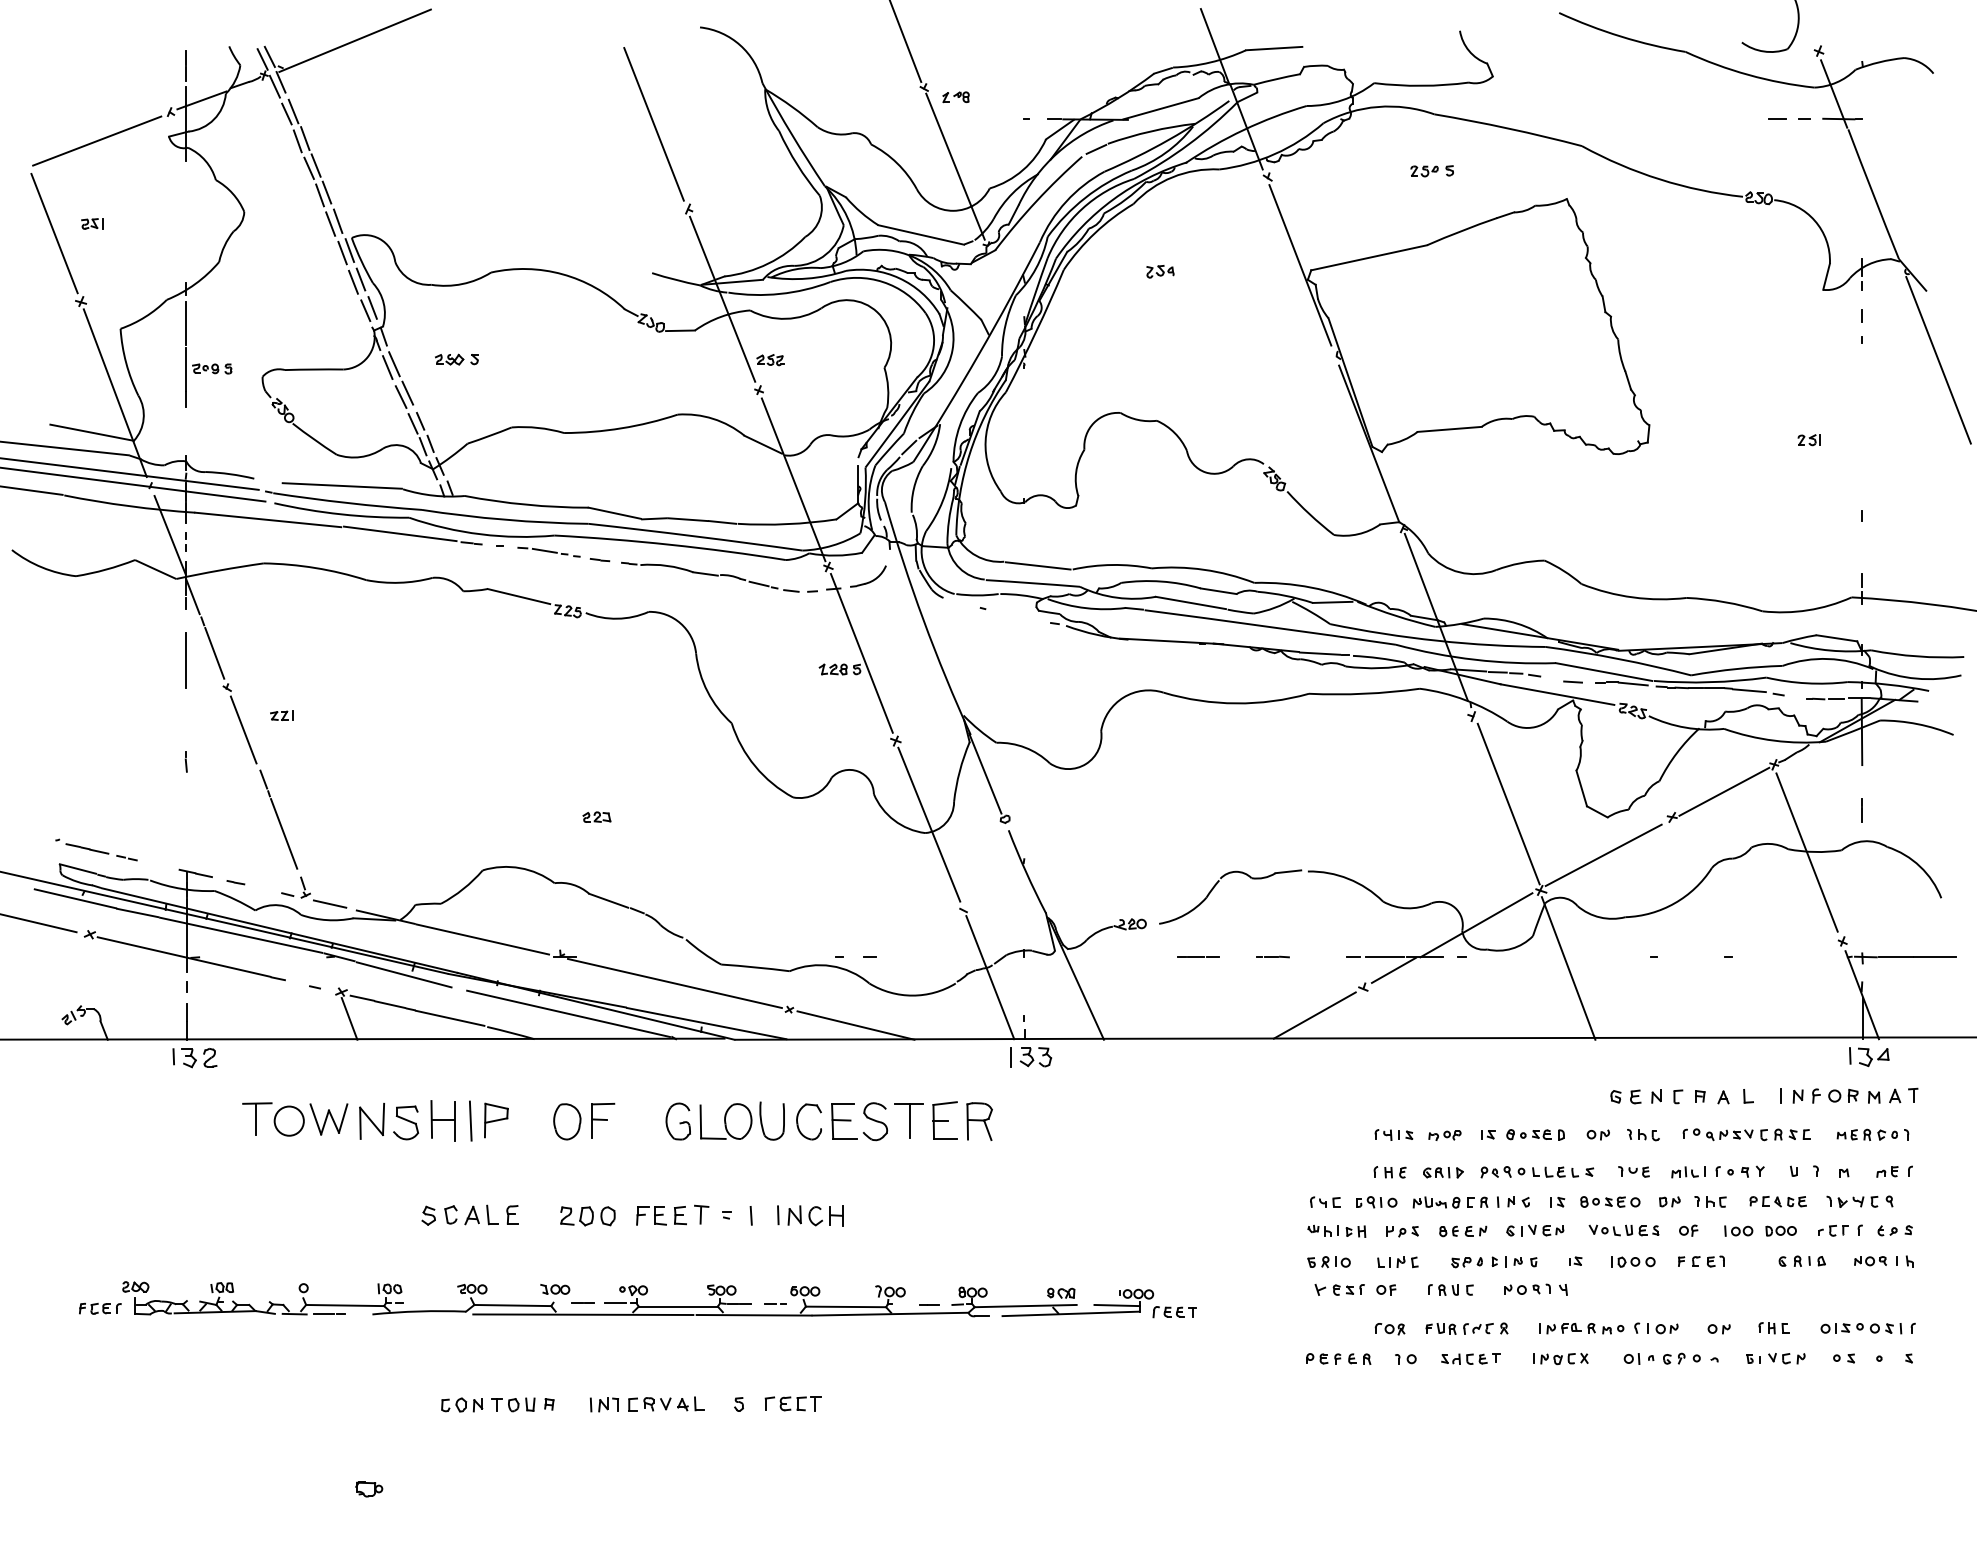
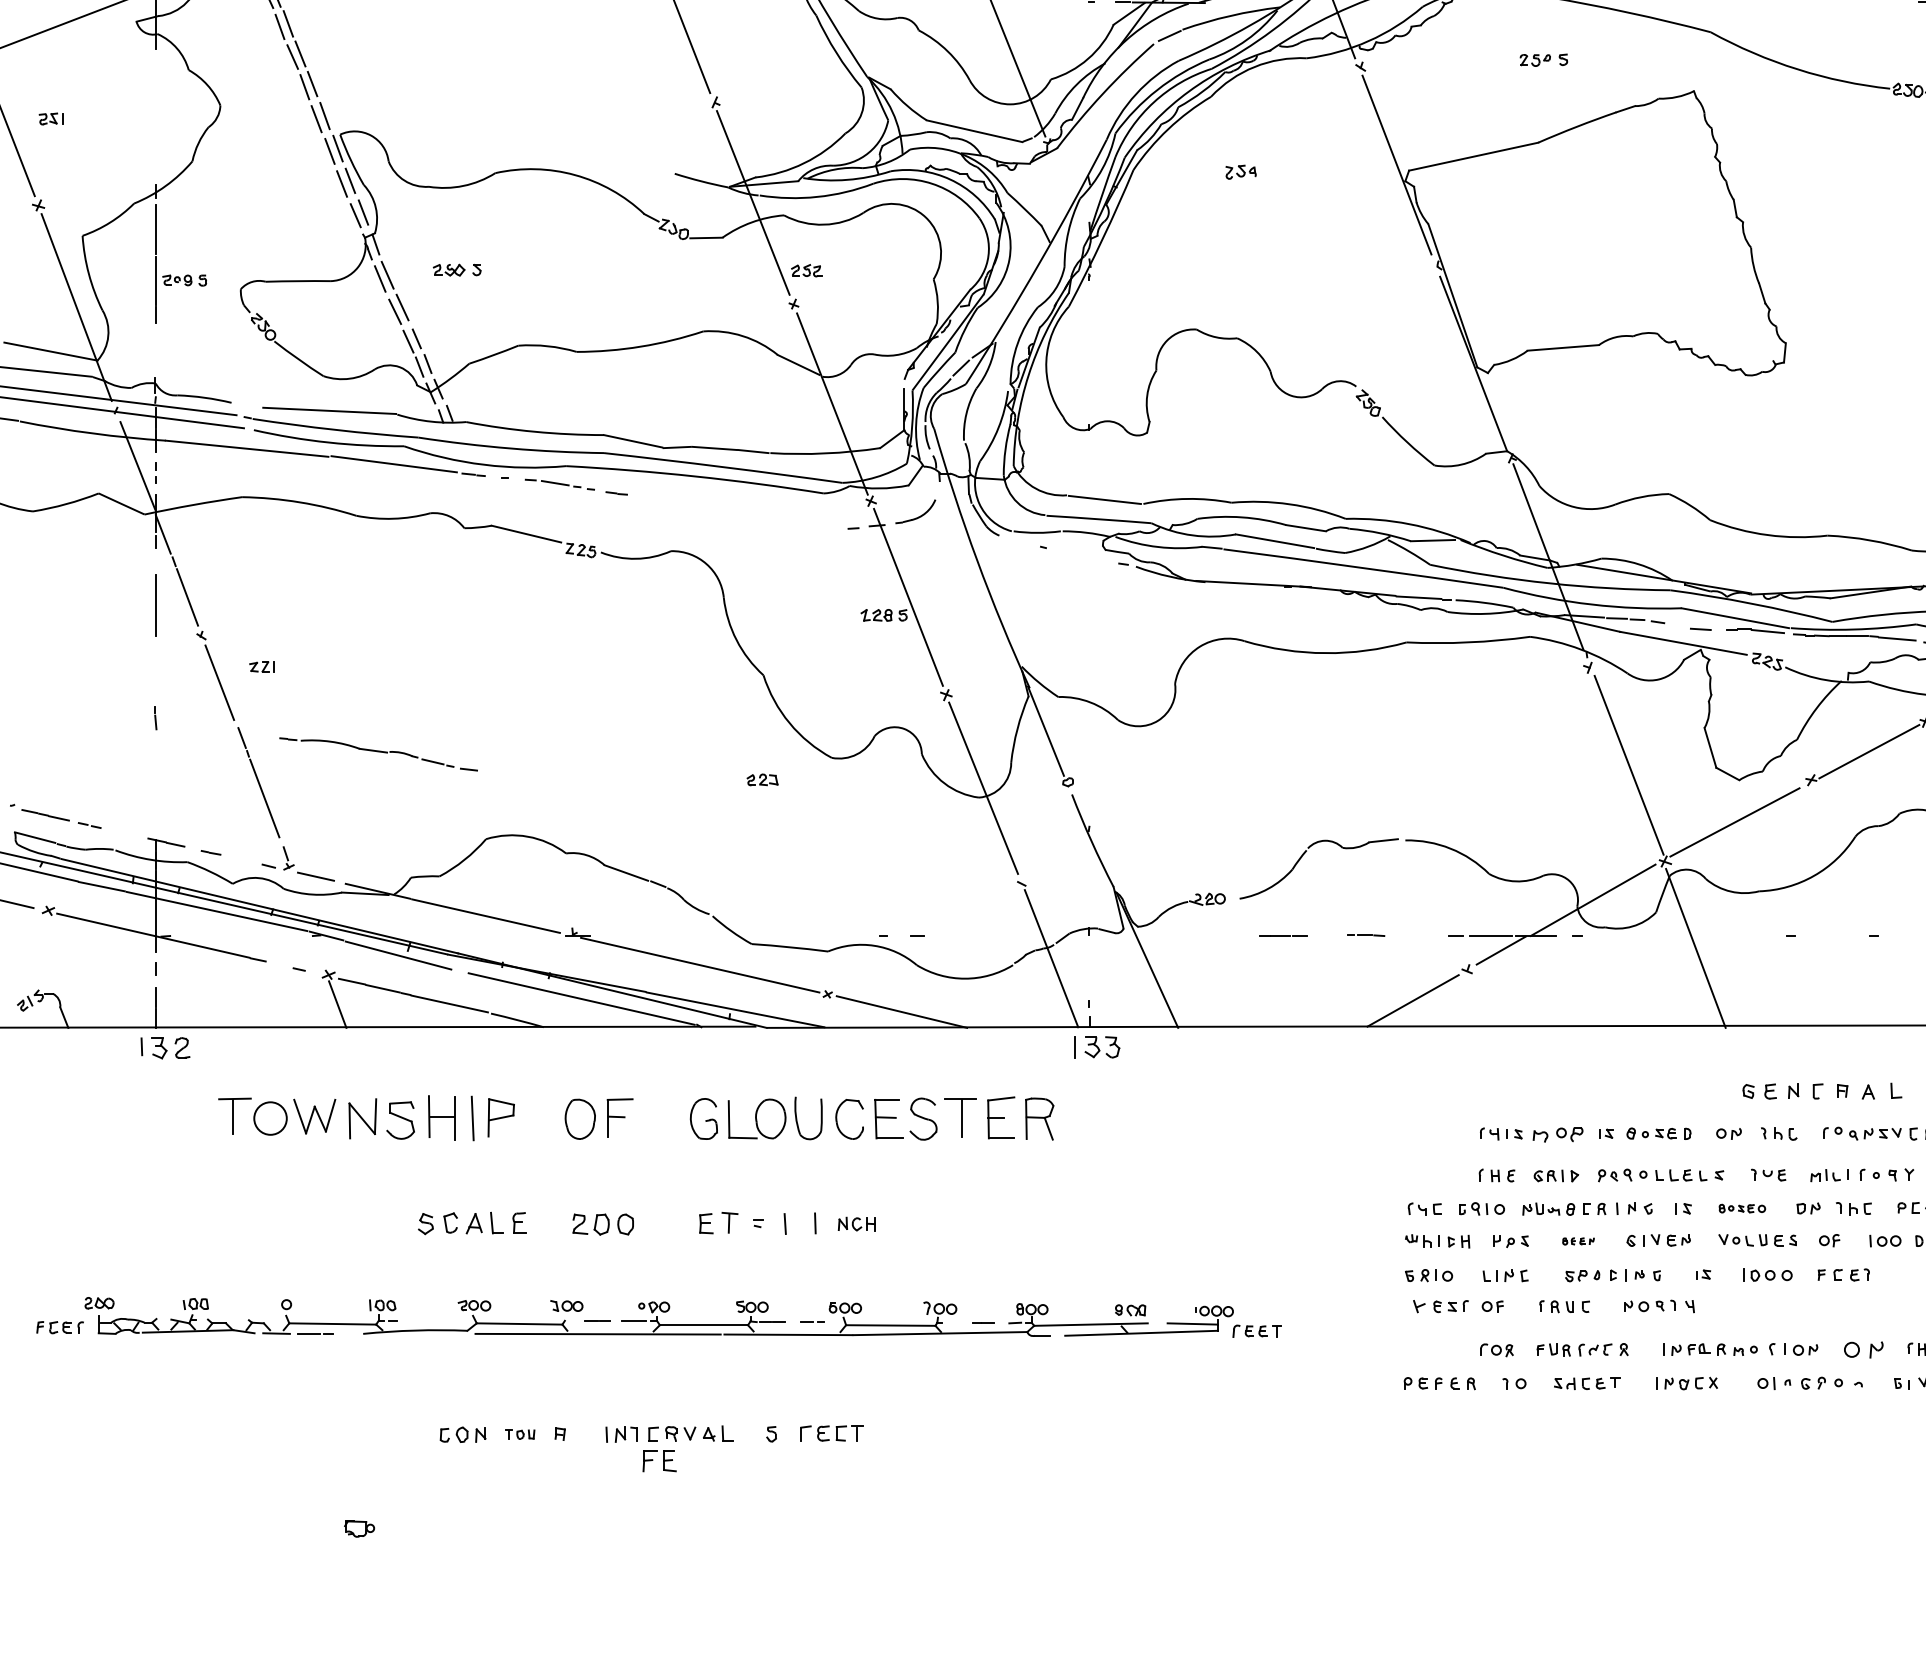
part: (710, 576) -> (378, 753), moved
part: (596, 816) -> (762, 779), moved
part: (1444, 1135) -> (1557, 1134), size x1.4
part: (1610, 1201) -> (1742, 1208), size x0.7
part: (651, 1215) -> (659, 1460), moved
part: (815, 1215) -> (856, 1223), size x0.6
part: (1463, 1231) -> (1578, 1241), size x0.6
part: (1718, 1329) -> (1862, 1350), size x1.6
part: (513, 1404) -> (520, 1434), size x0.6

